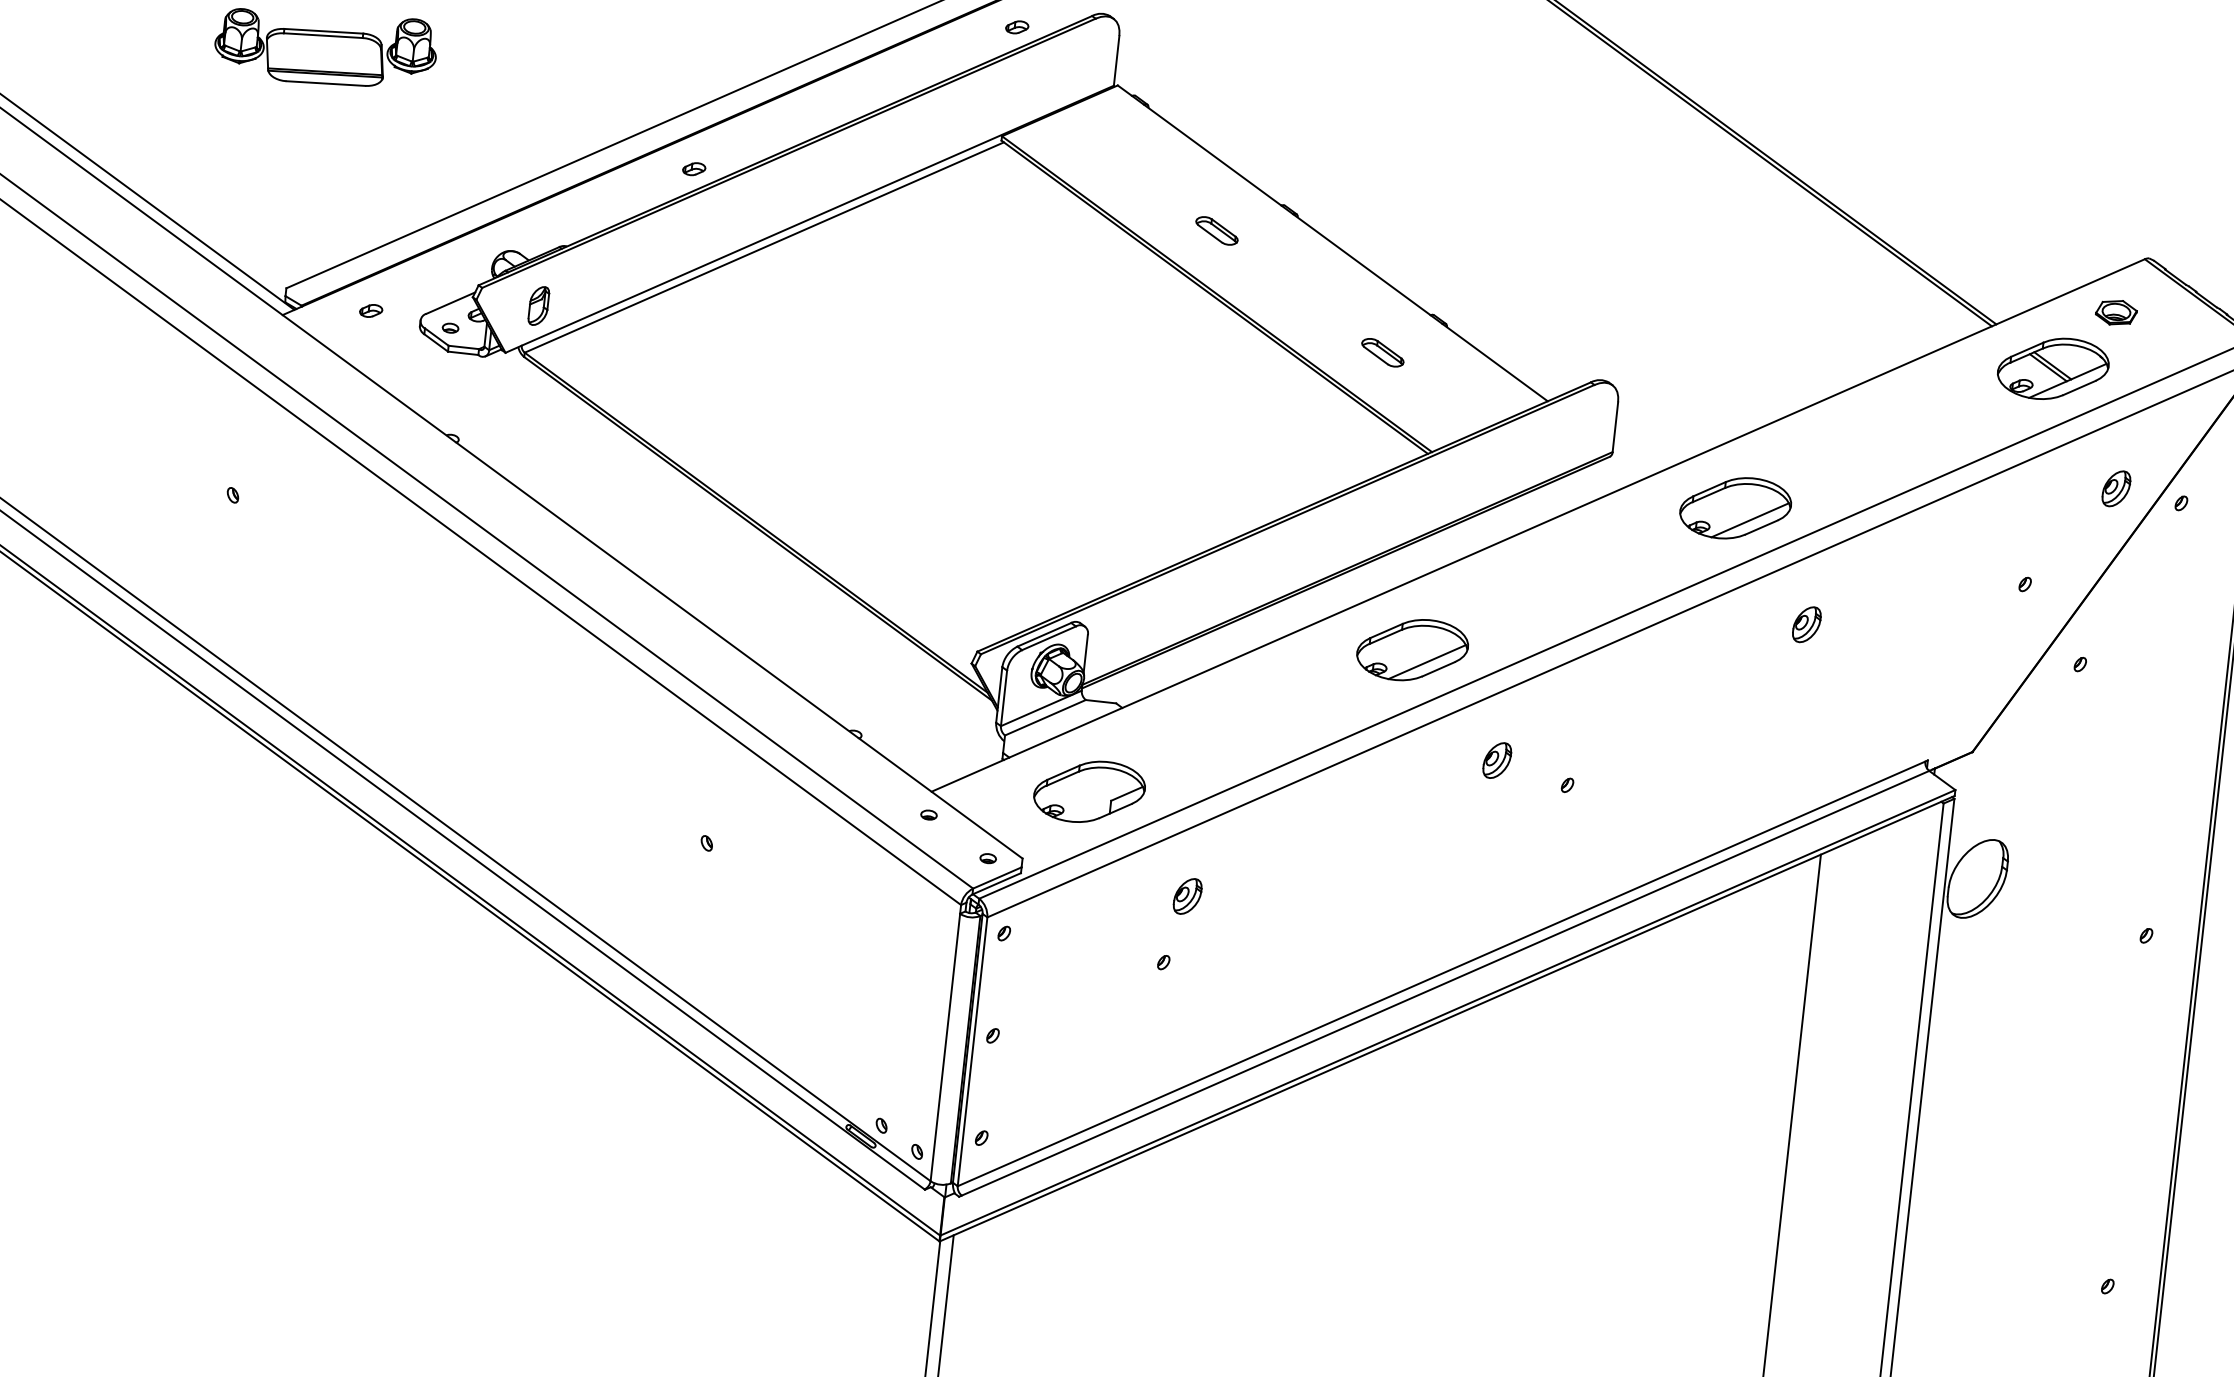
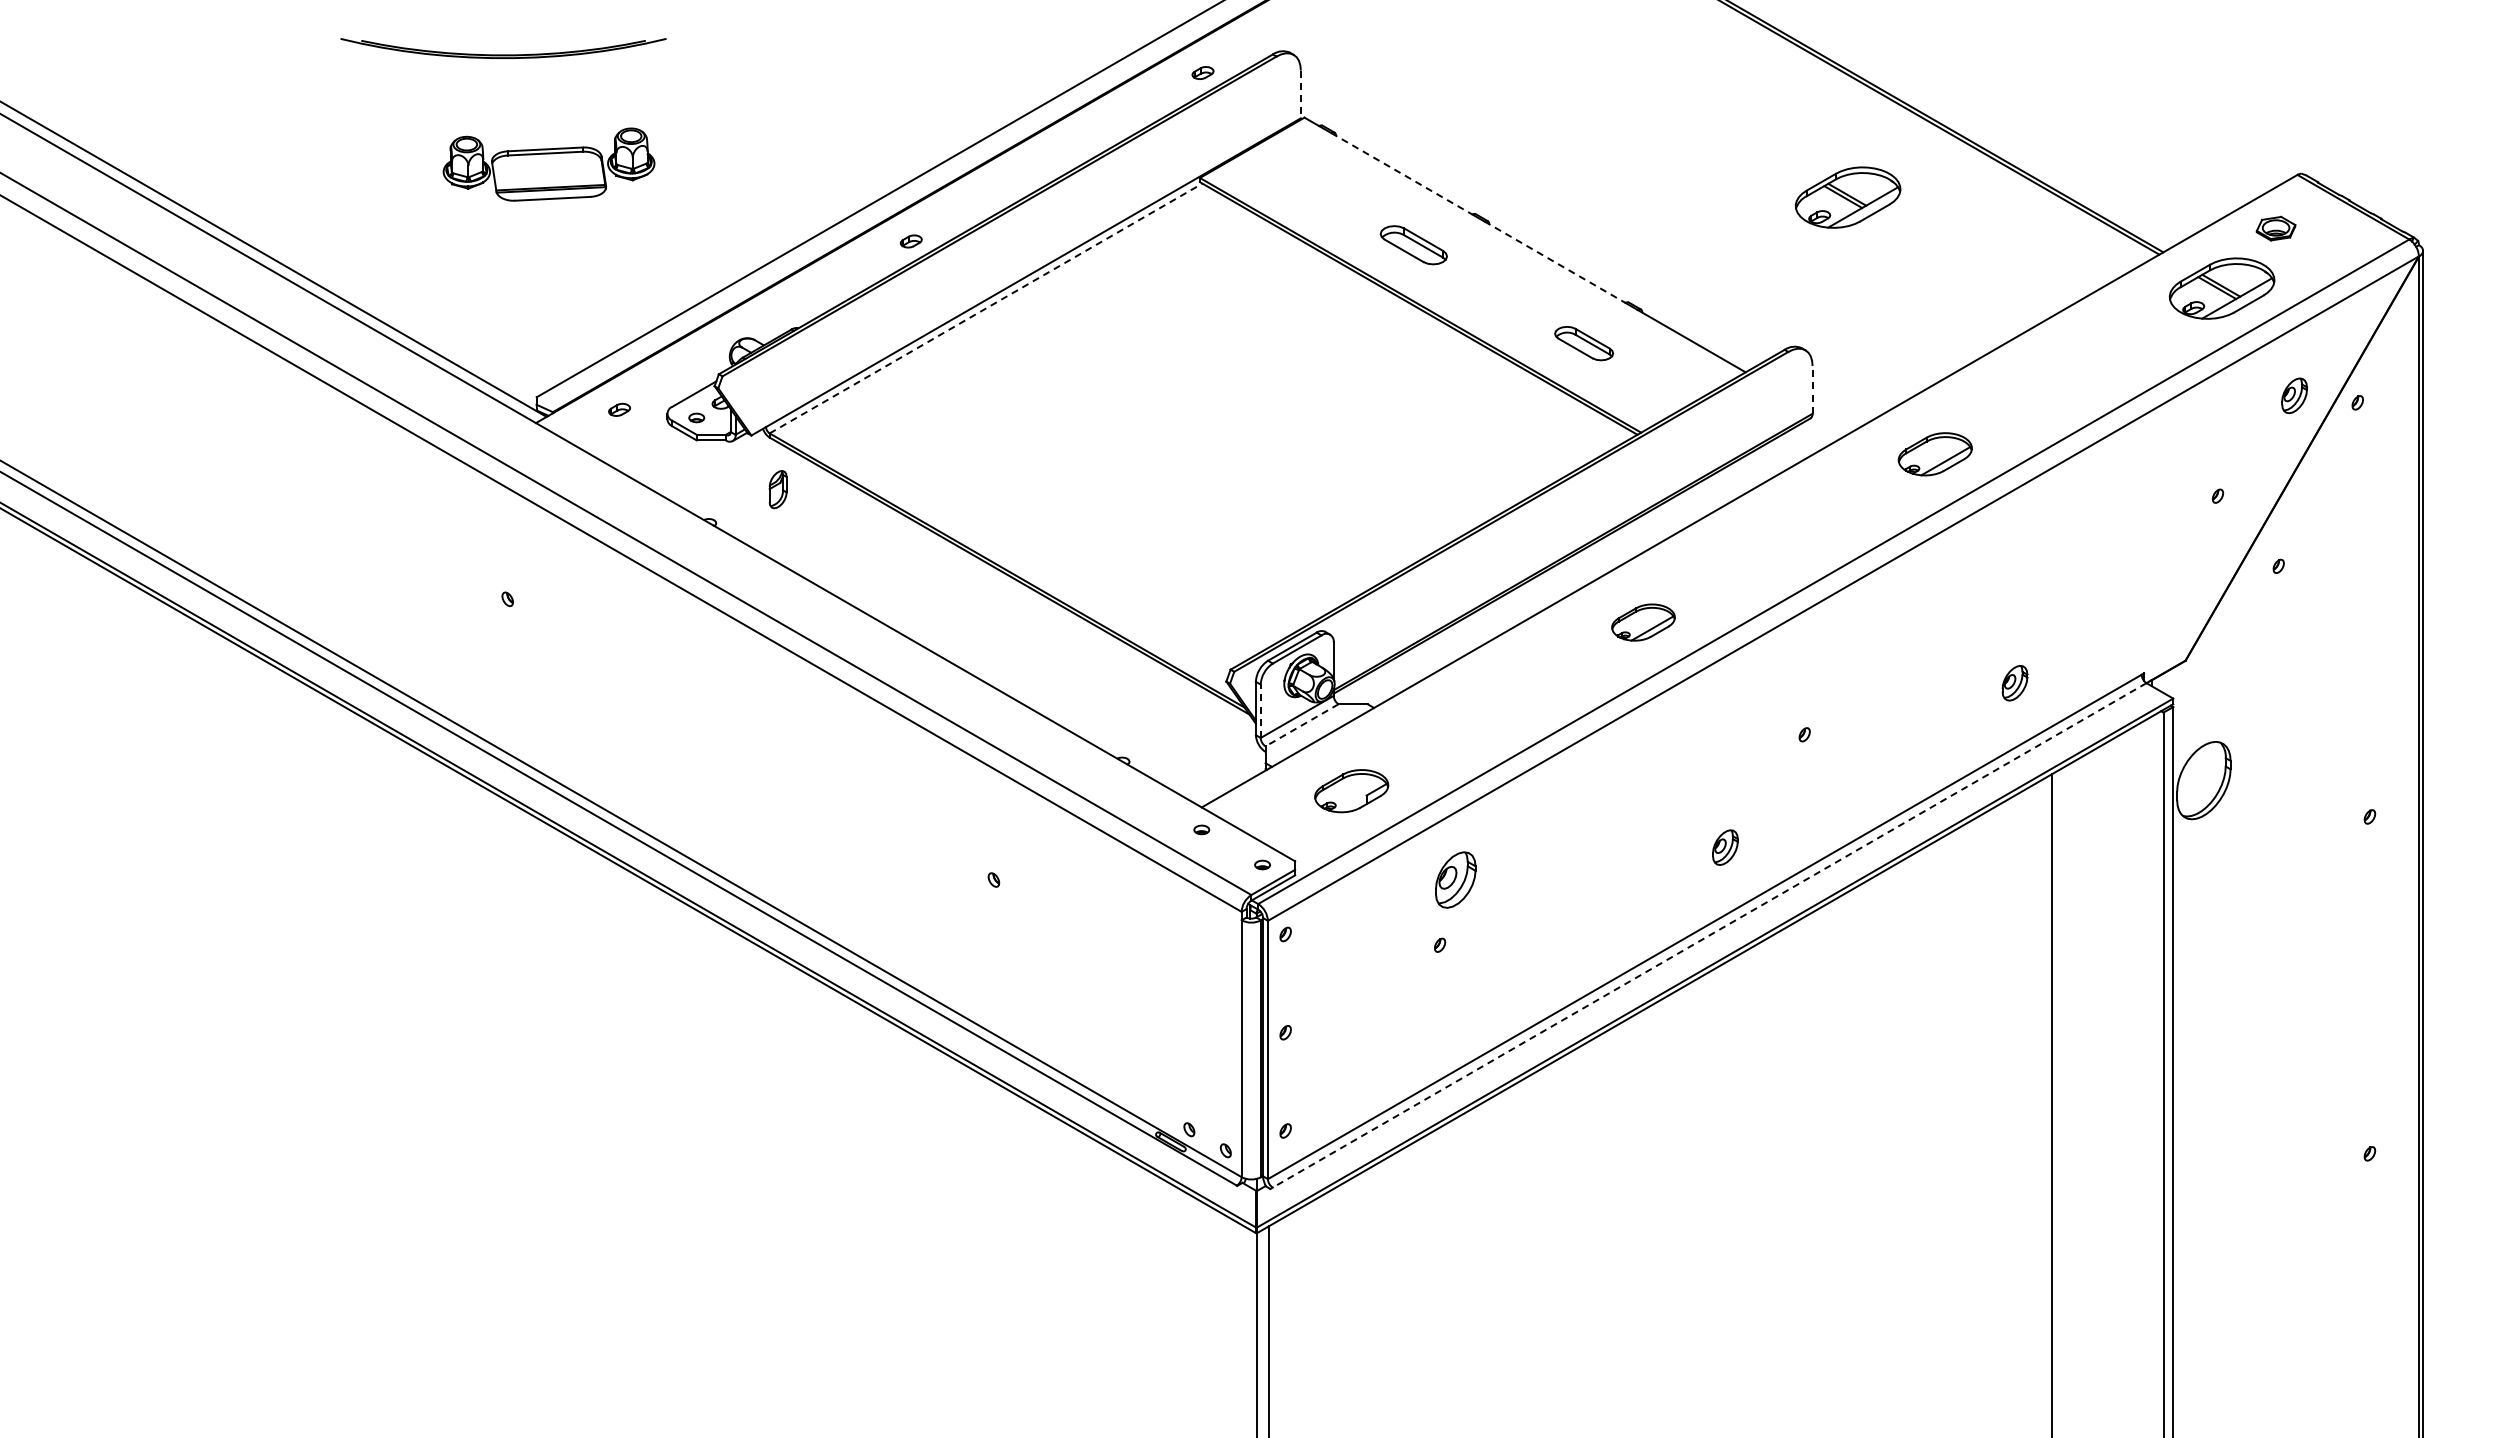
line: (1116, 60) -> (1300, 94), solid -> dashed
line: (1213, 155) -> (1402, 174), solid -> dashed
part: (1673, 230) -> (1847, 197), added
part: (1216, 231) -> (1413, 245), size x1.6
line: (764, 247) -> (986, 308), solid -> dashed
line: (1362, 265) -> (1555, 262), solid -> dashed
part: (538, 305) -> (777, 489), moved
part: (1382, 352) -> (1583, 343), size x1.4
line: (1615, 426) -> (1812, 389), solid -> dashed
part: (1735, 508) -> (1935, 454), size x0.7
part: (1806, 624) -> (2014, 683), moved
part: (1412, 649) -> (1643, 622), size x0.6
line: (1003, 698) -> (1260, 711), solid -> dashed
line: (1044, 717) -> (1301, 725), solid -> dashed
part: (1497, 760) -> (1725, 847), moved
part: (1089, 792) -> (1351, 791), size x0.7
part: (1187, 895) -> (1455, 879), size x1.6
line: (1445, 983) -> (1709, 935), solid -> dashed

